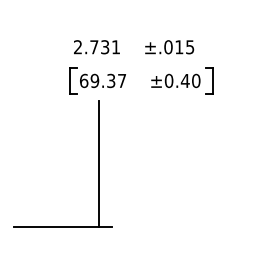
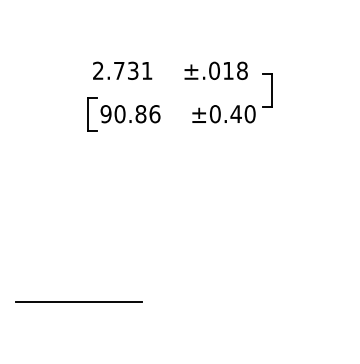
text: (190, 46) -> (242, 70), ±.015 -> ±.018
text: (103, 81) -> (130, 114), 69.37 -> 90.86
part: (209, 81) -> (267, 90), moved
line: (98, 163) -> (124, 220), removed

